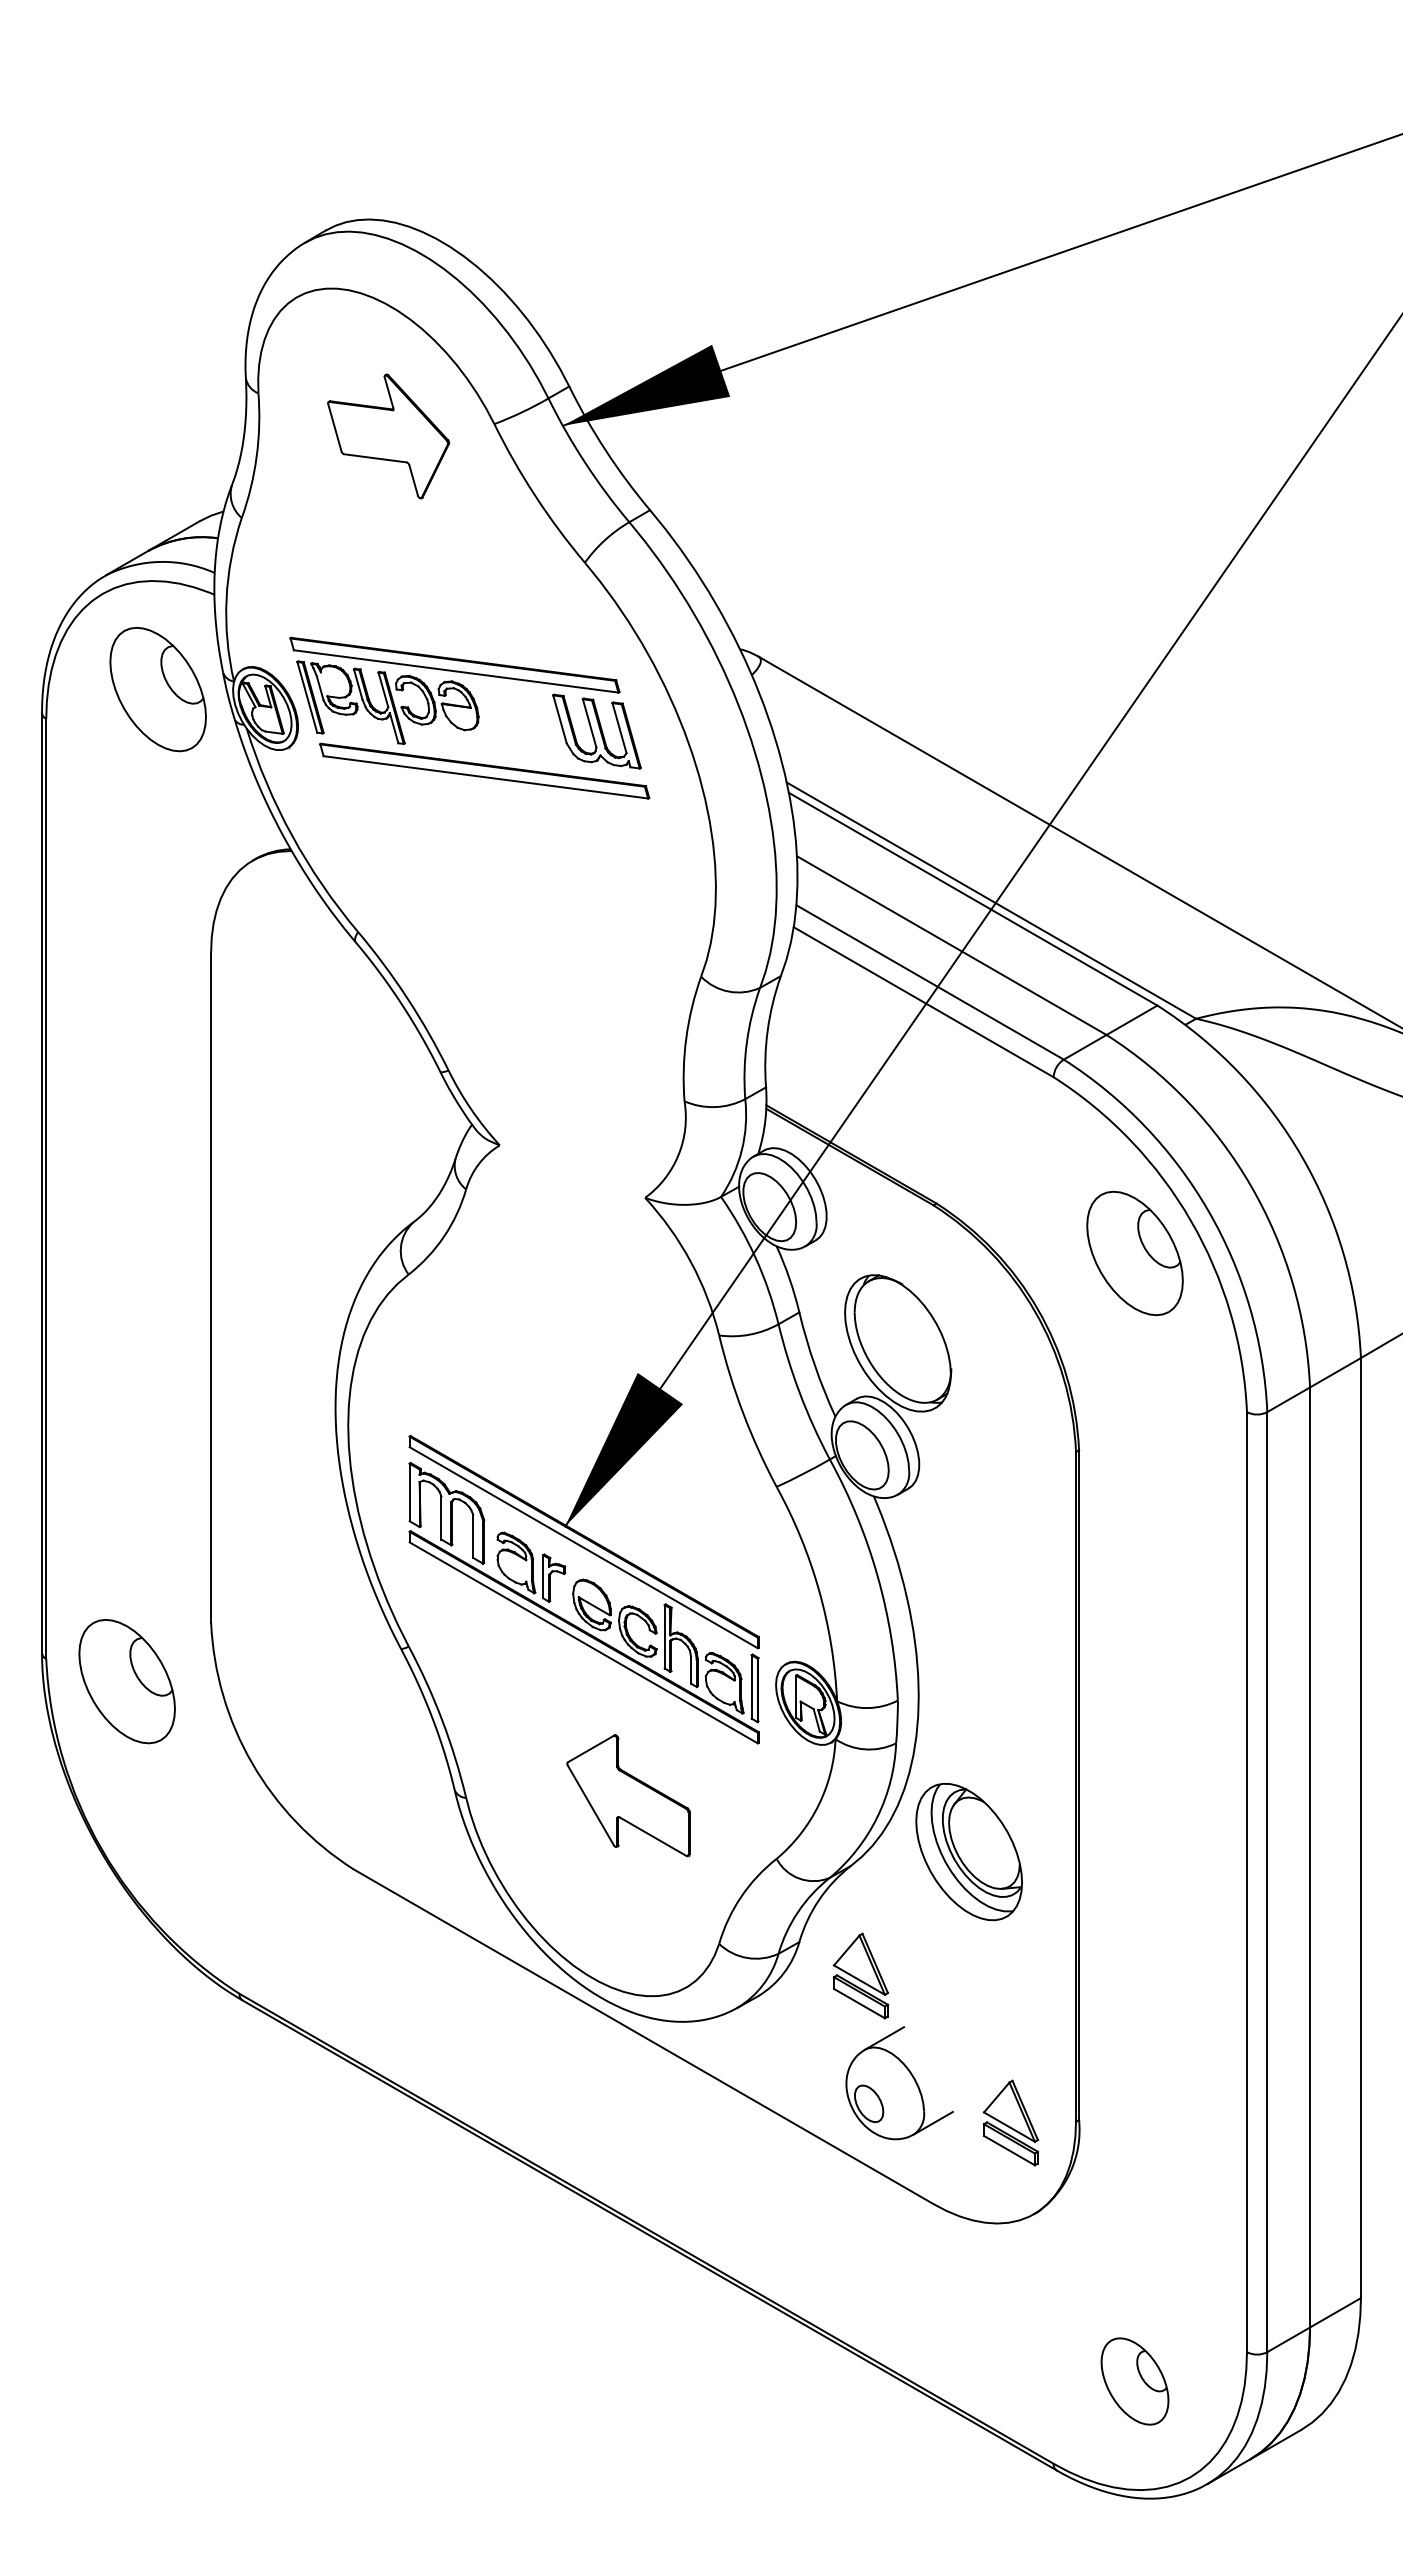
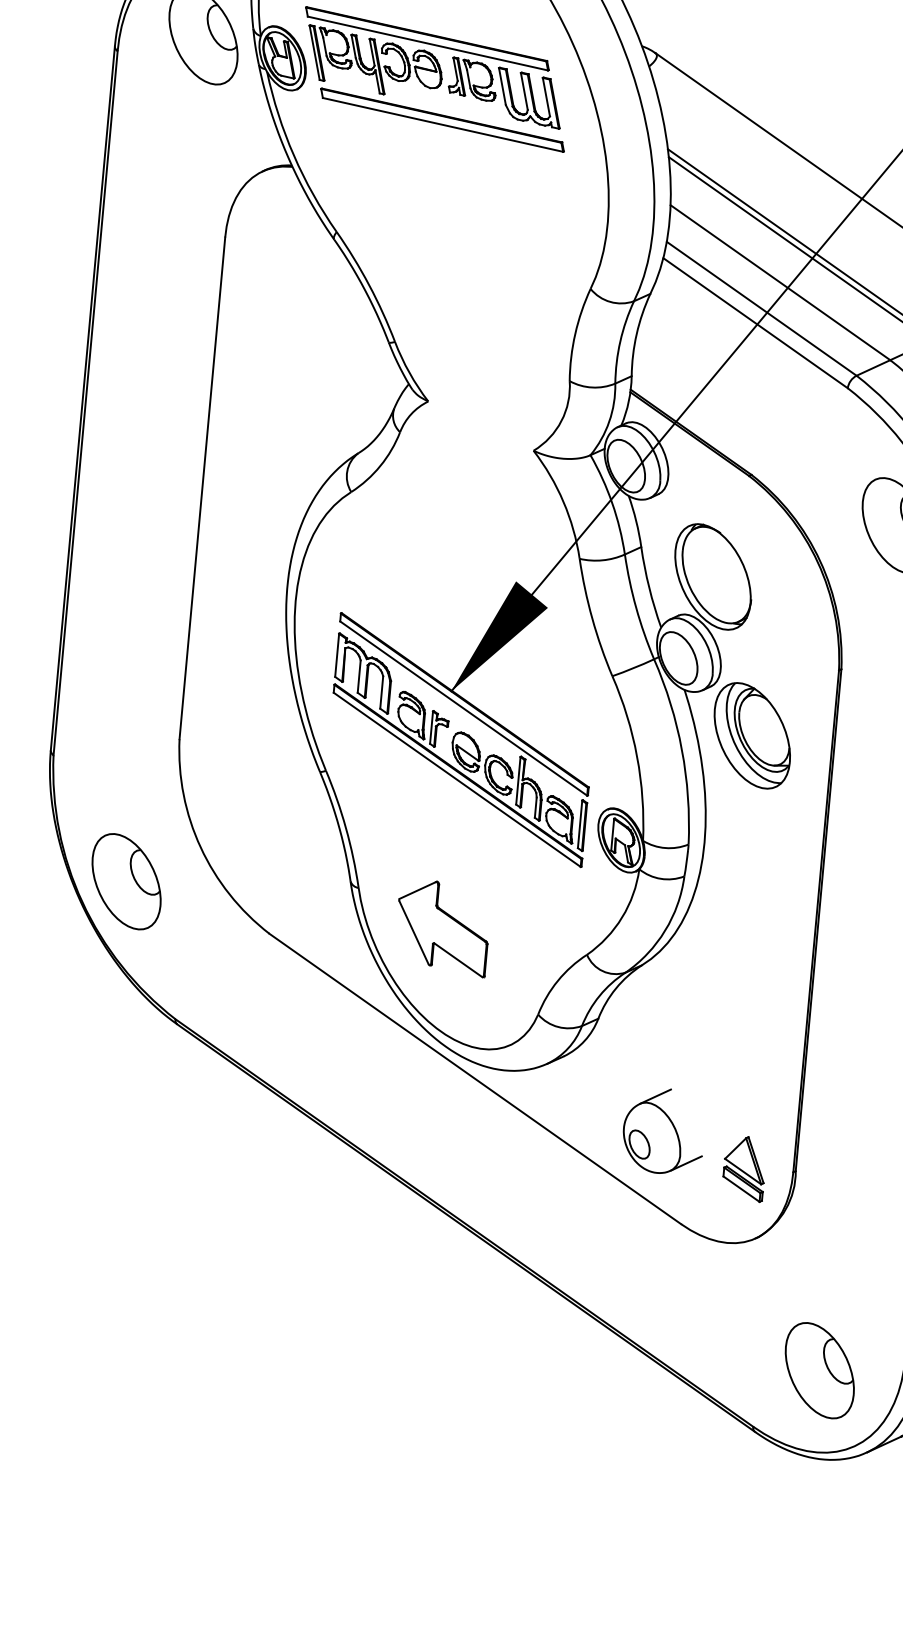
part: (520, 712) -> (473, 78), added
part: (126, 1681) -> (126, 881), moved
part: (628, 1795) -> (442, 927), moved
part: (968, 1852) -> (751, 736), moved
part: (860, 1975) -> (641, 1047), removed
part: (1134, 2381) -> (819, 1370), size x1.43

